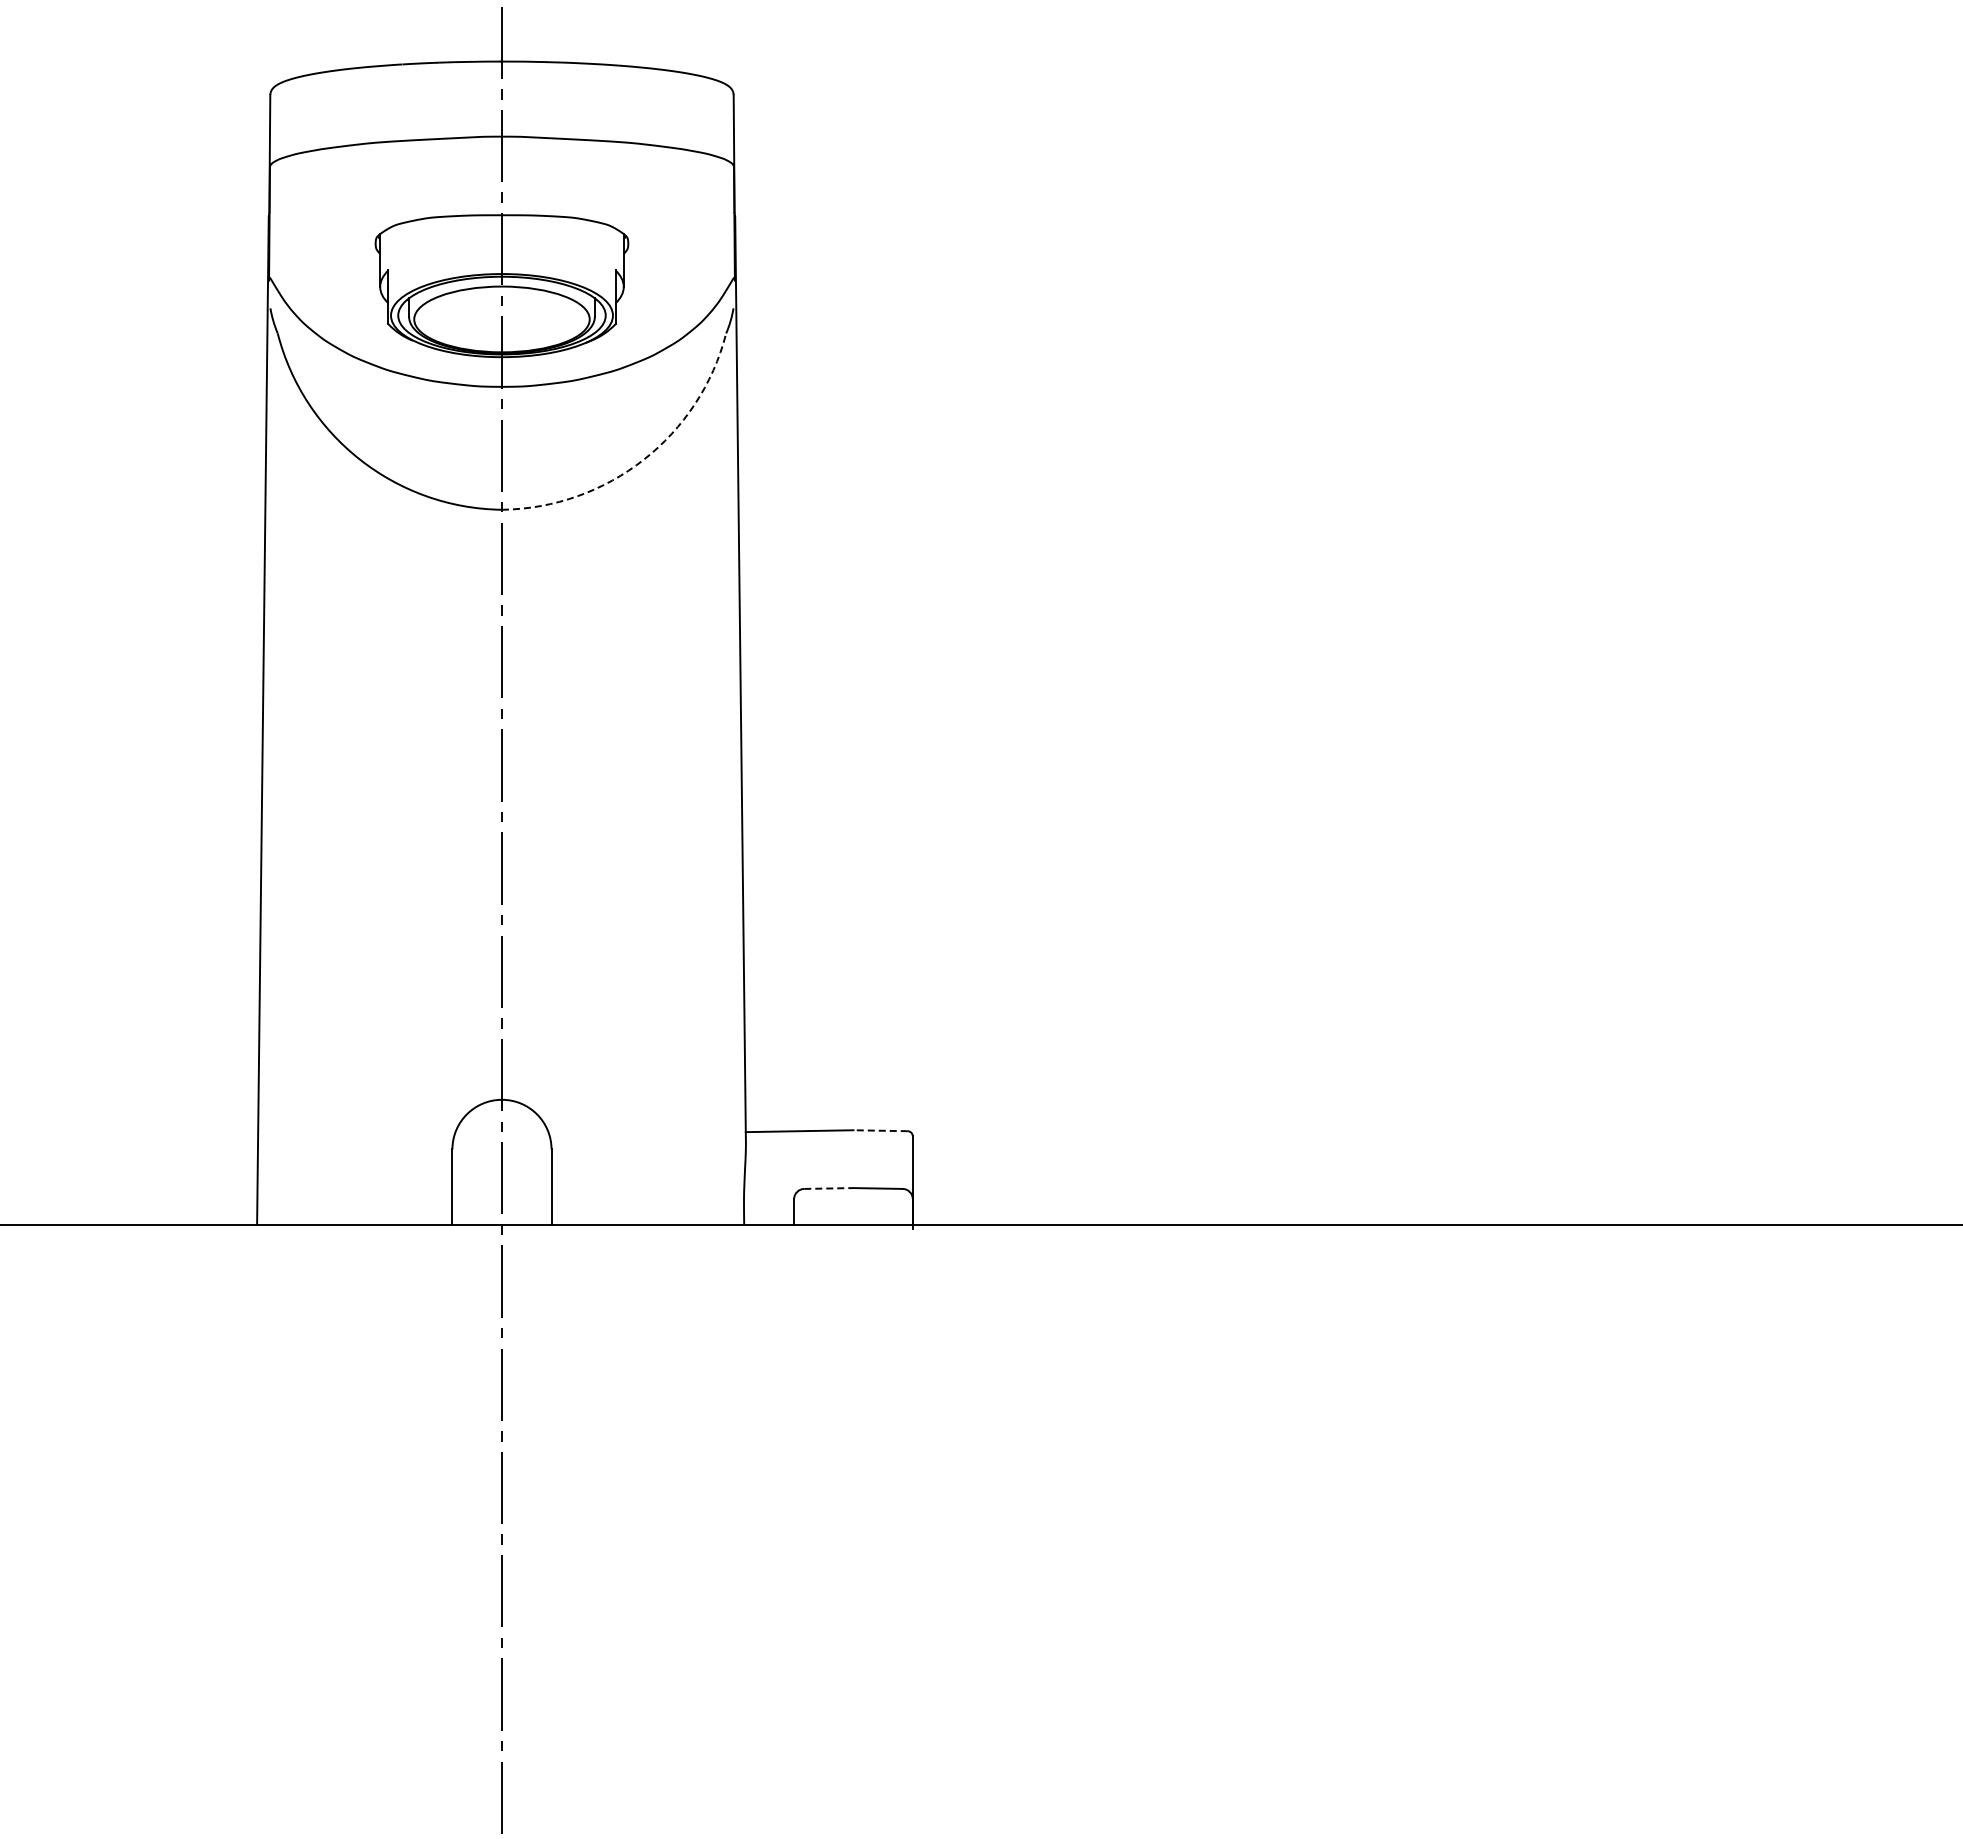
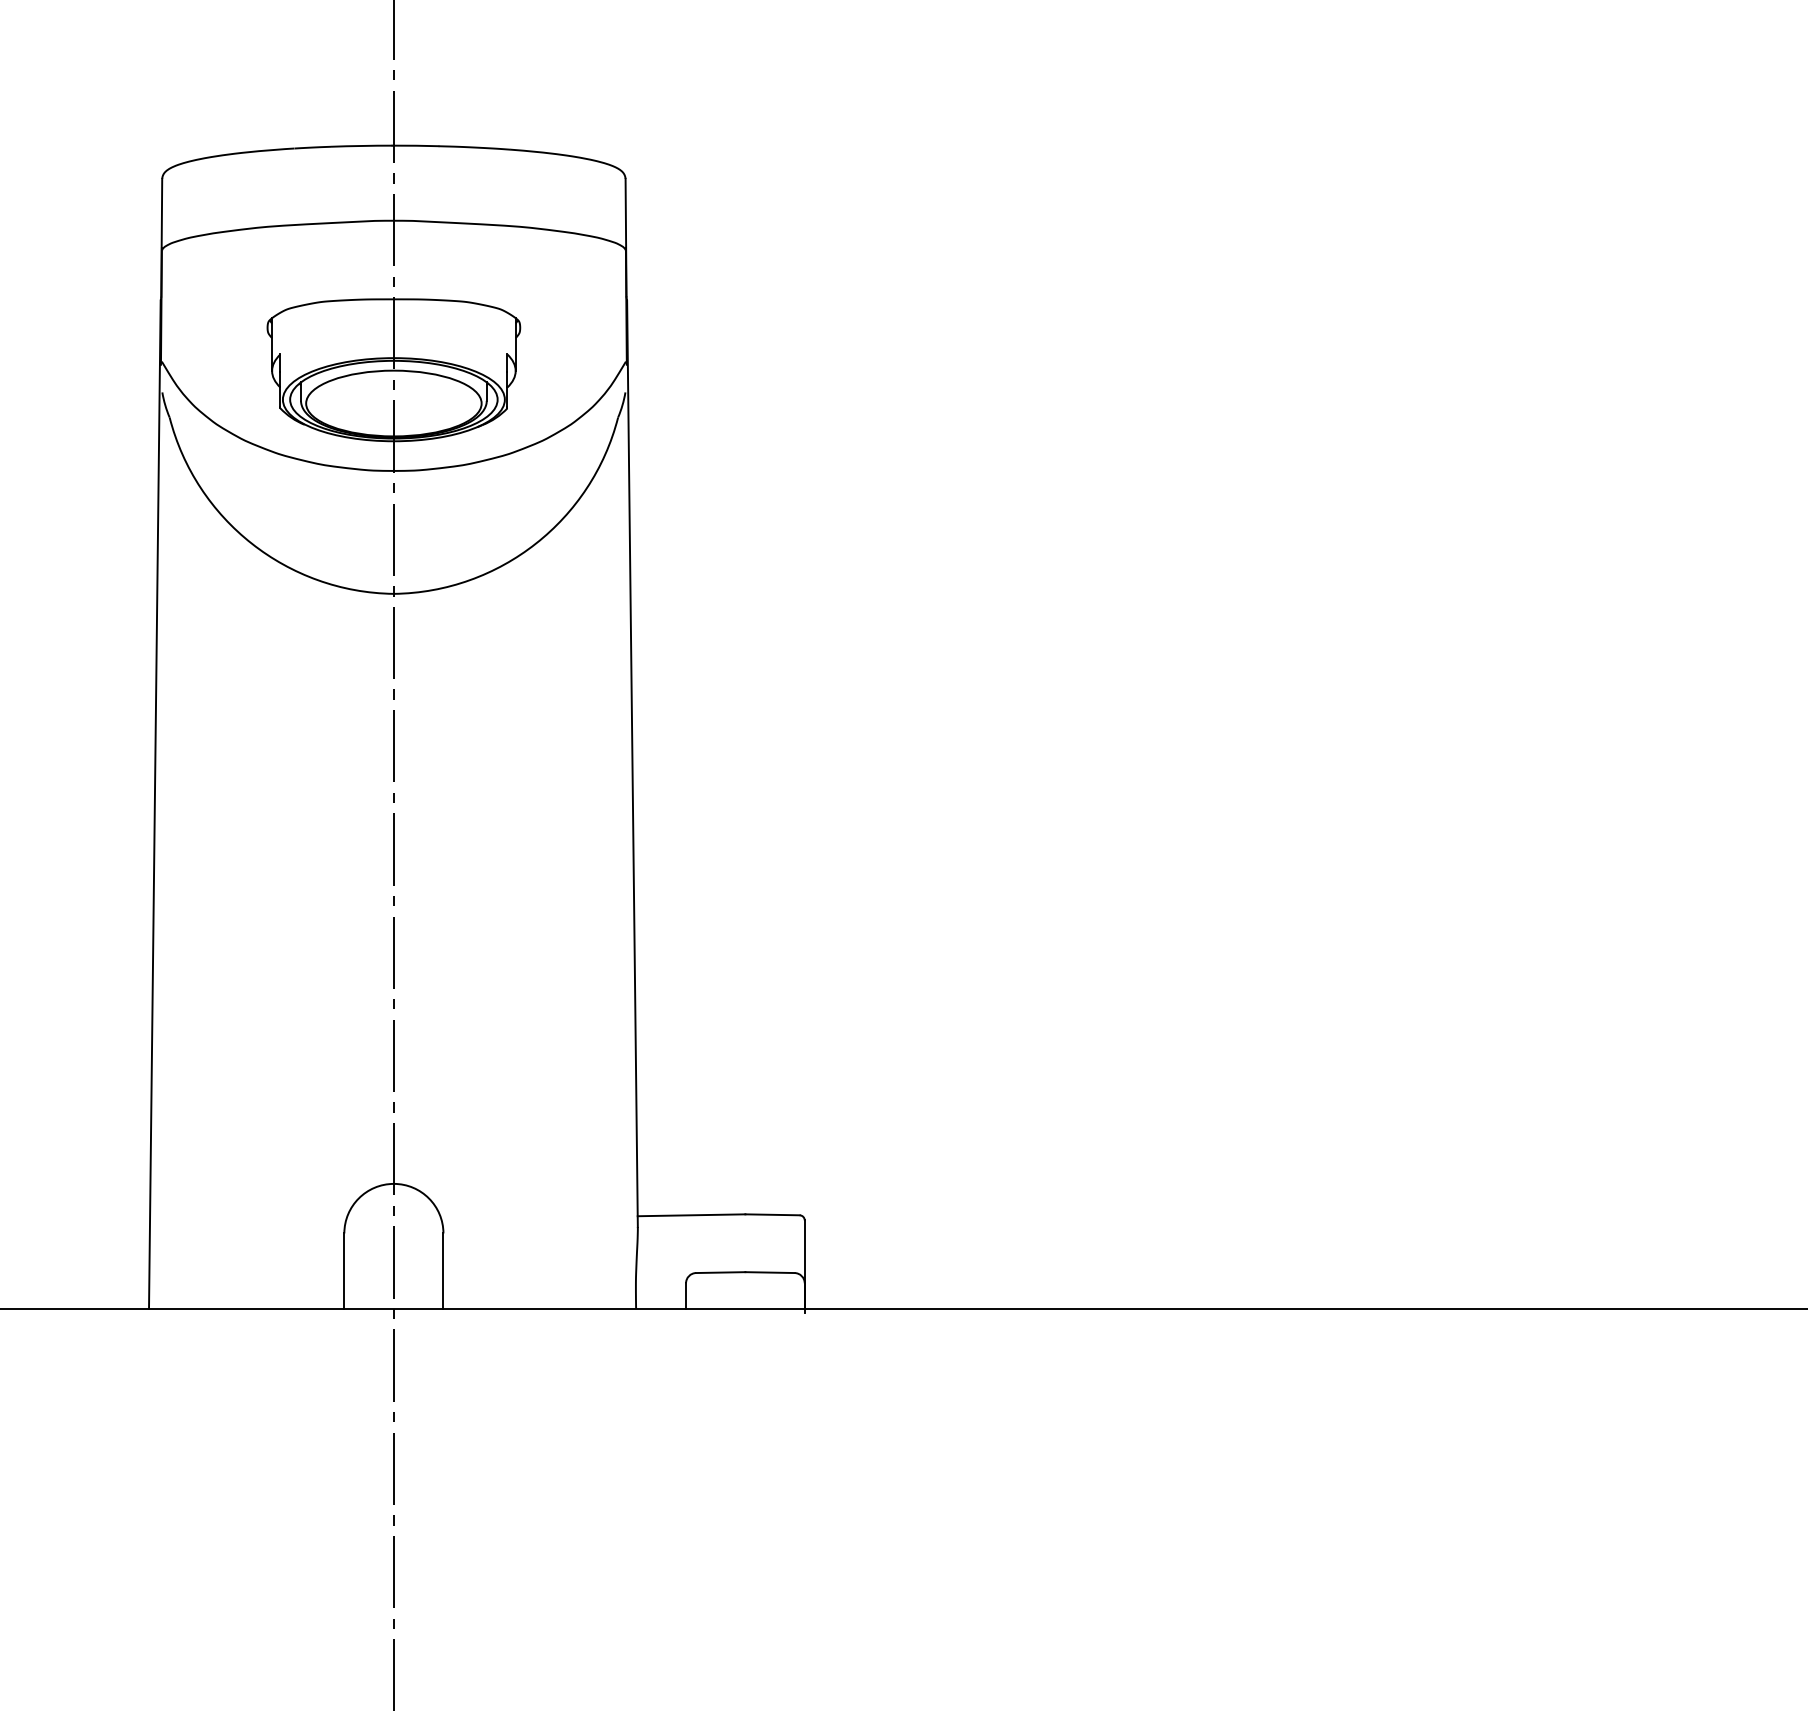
arc: (643, 459) -> (535, 543), dashed -> solid
line: (880, 1130) -> (772, 1214), dashed -> solid
line: (828, 1188) -> (720, 1272), dashed -> solid

